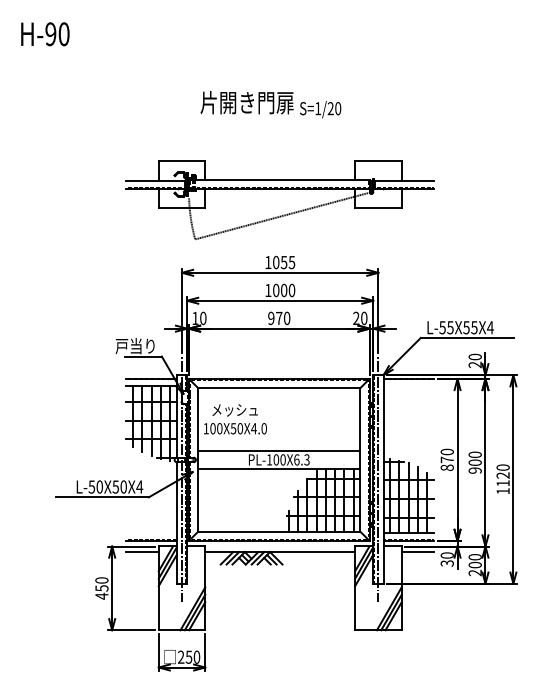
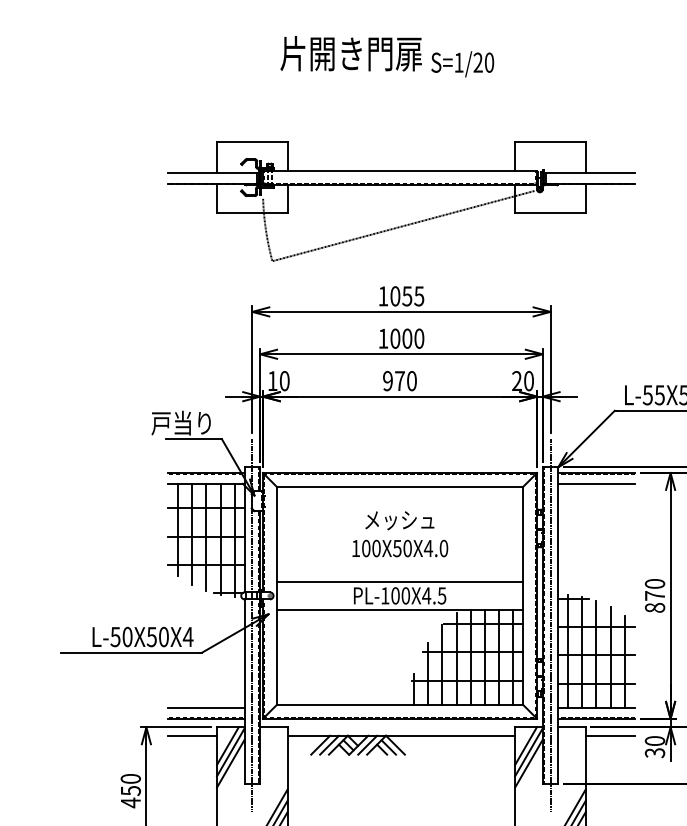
line: (408, 386) -> (596, 484), added
text: (235, 419) -> (400, 534), moved
text: (301, 459) -> (433, 595), PL-100X6.3 -> PL-100X4.5
line: (151, 533) -> (206, 707), added

